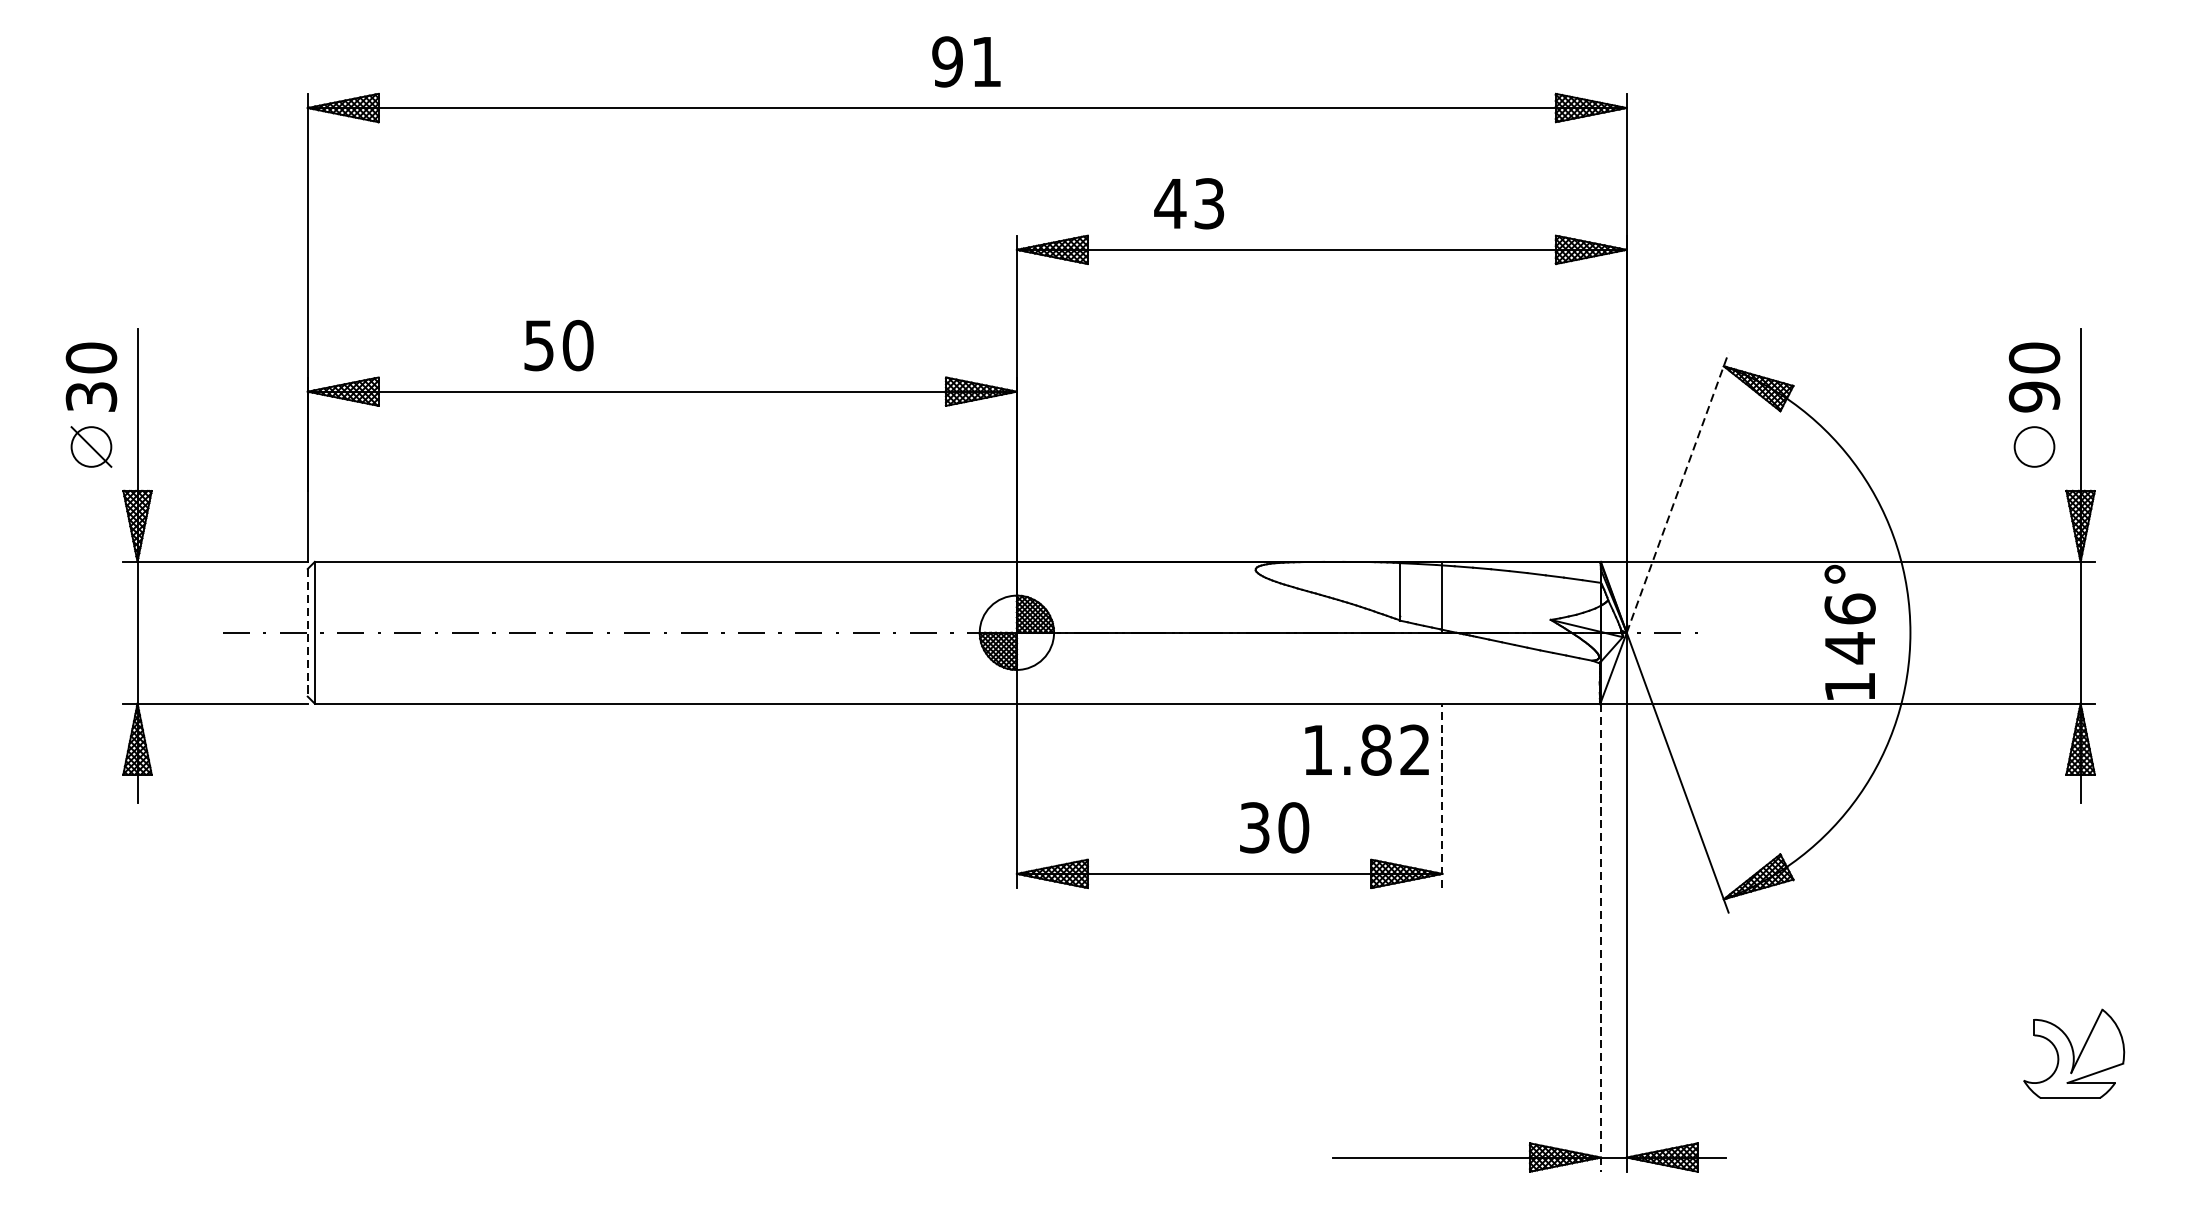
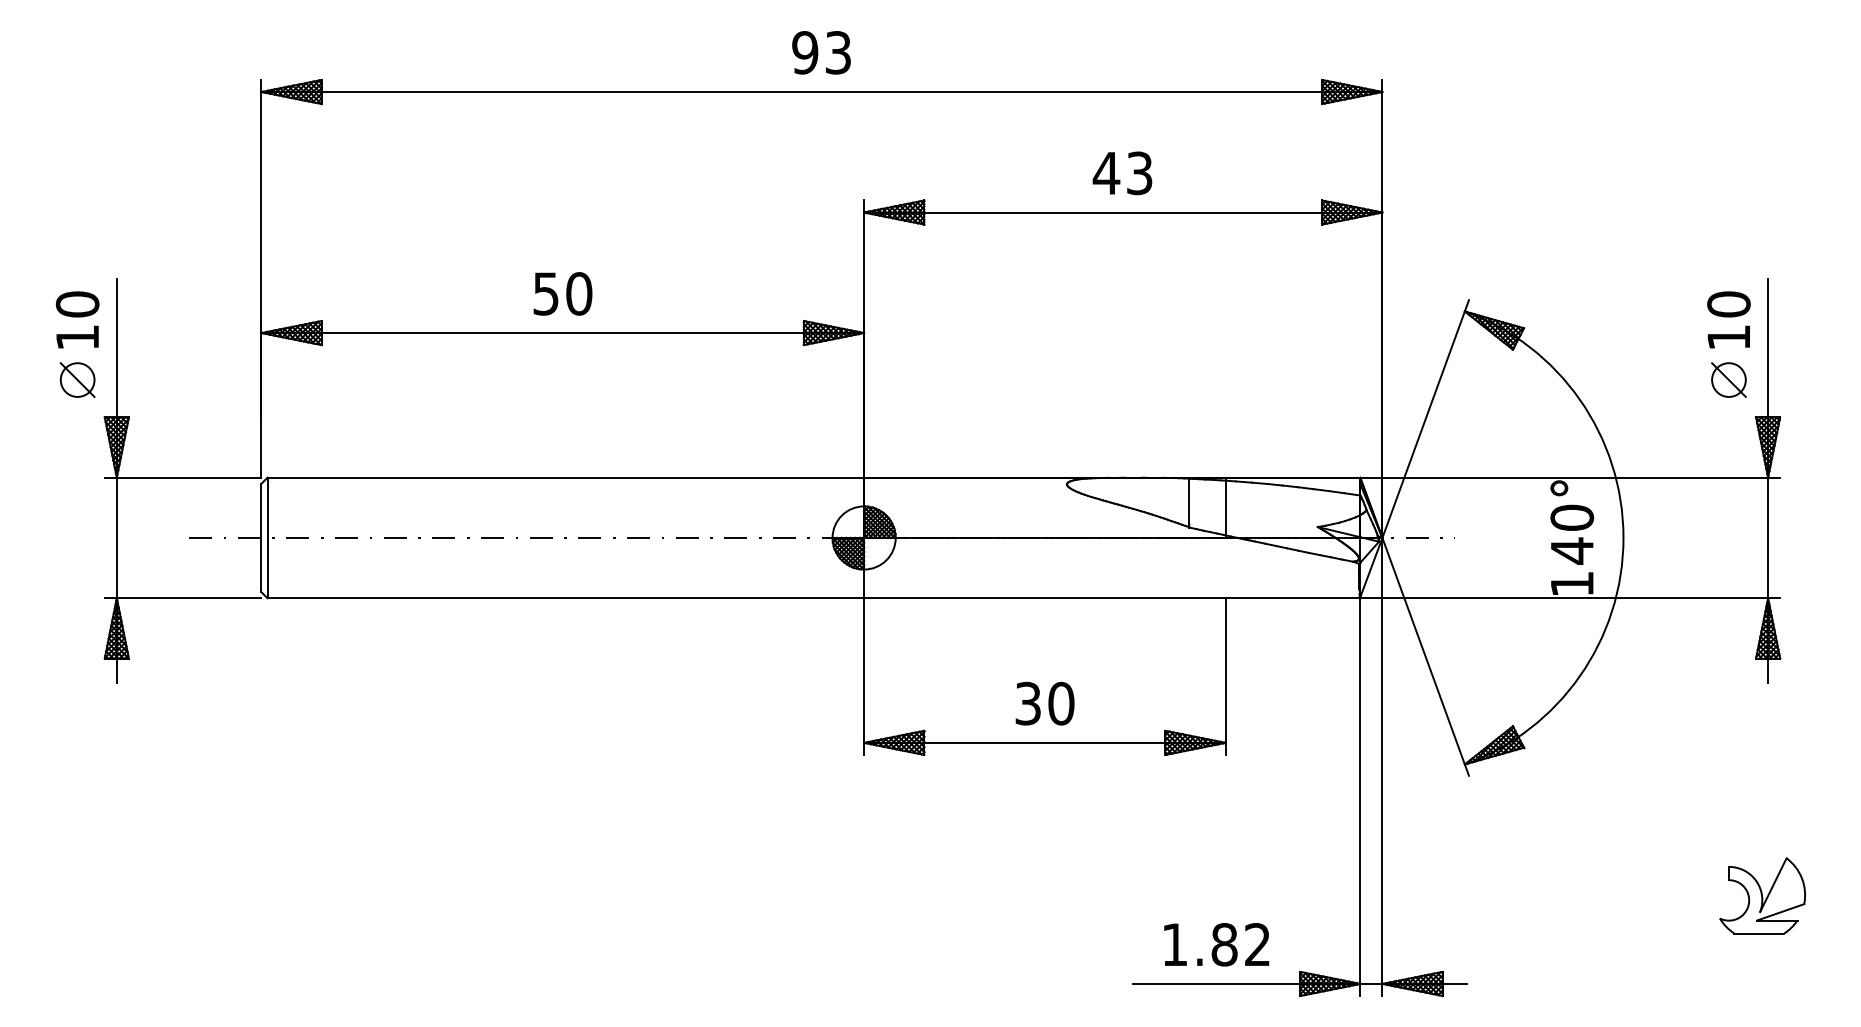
text: (986, 61) -> (838, 52), 91 -> 93
text: (1189, 203) -> (1122, 173), moved
text: (558, 345) -> (562, 293), moved
text: (91, 396) -> (77, 337), 30 -> 10
text: (2034, 396) -> (1728, 337), 90 -> 10
line: (2034, 446) -> (1728, 379), added
line: (1677, 493) -> (1425, 419), dashed -> solid
text: (1849, 608) -> (1571, 517), 146° -> 140°
line: (307, 633) -> (261, 538), dashed -> solid
text: (1366, 749) -> (1216, 944), moved
line: (1442, 795) -> (1225, 676), dashed -> solid
text: (1273, 827) -> (1044, 703), moved
line: (1600, 938) -> (1360, 797), dashed -> solid

